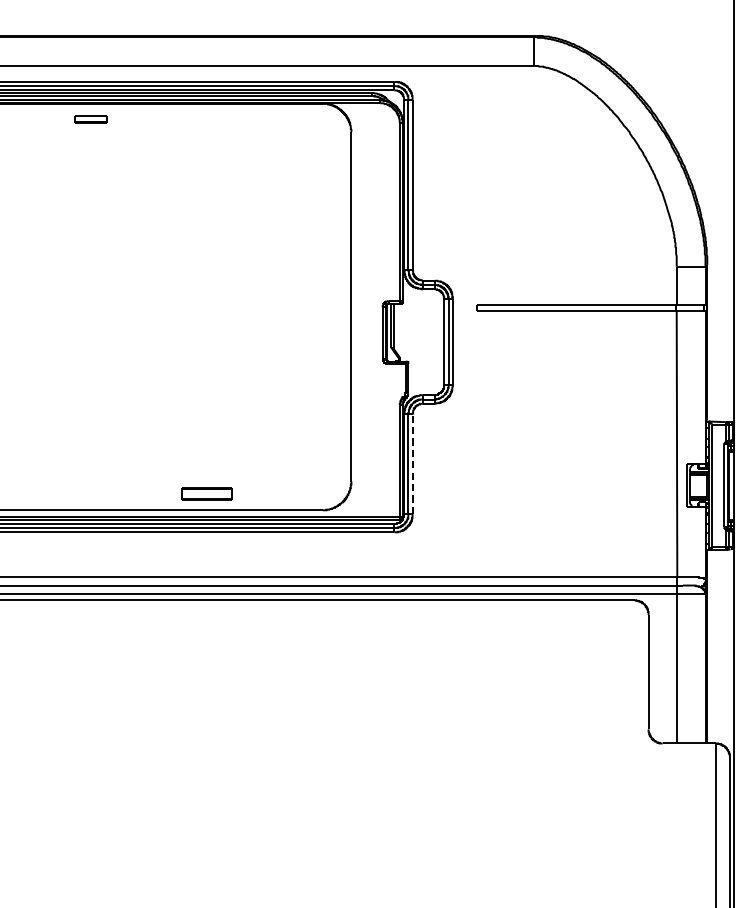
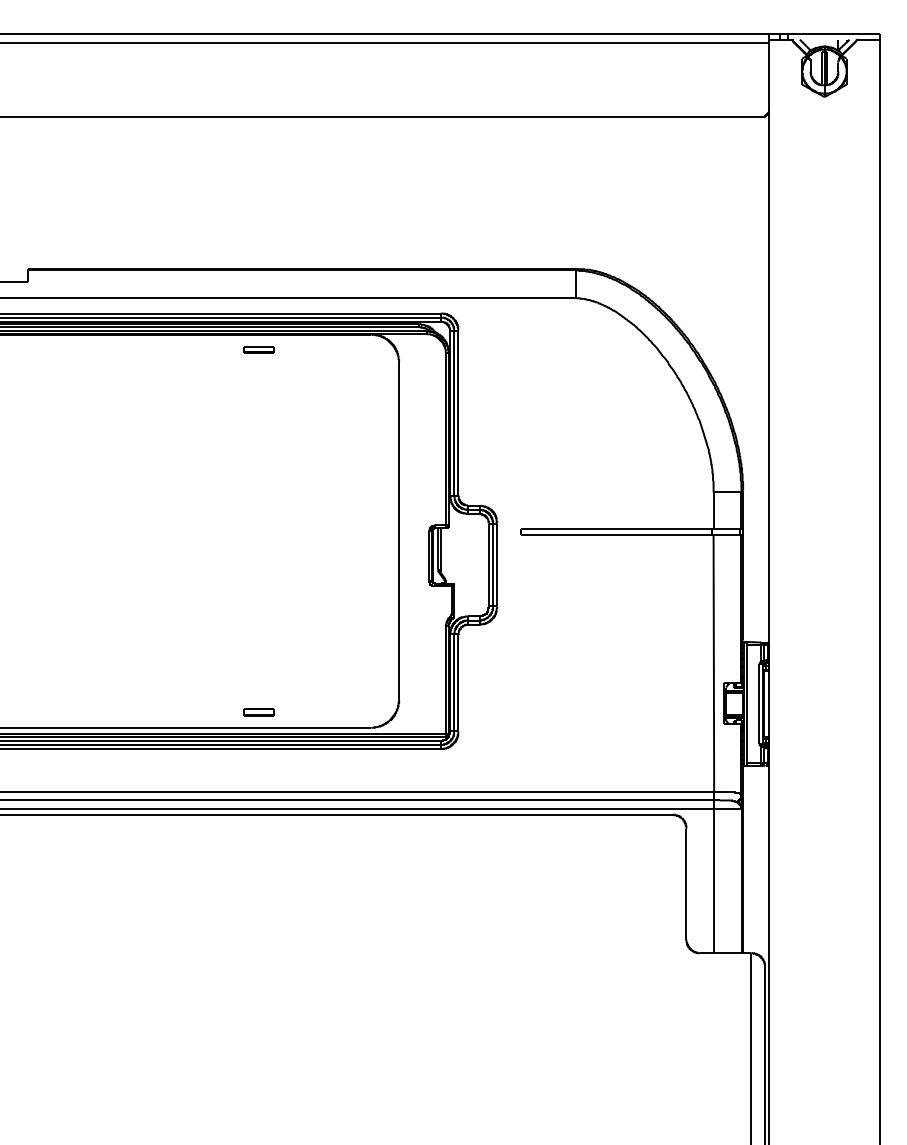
part: (90, 119) -> (258, 349), moved
line: (412, 463) -> (458, 682), dashed -> solid
part: (205, 494) -> (258, 712), size x0.62

